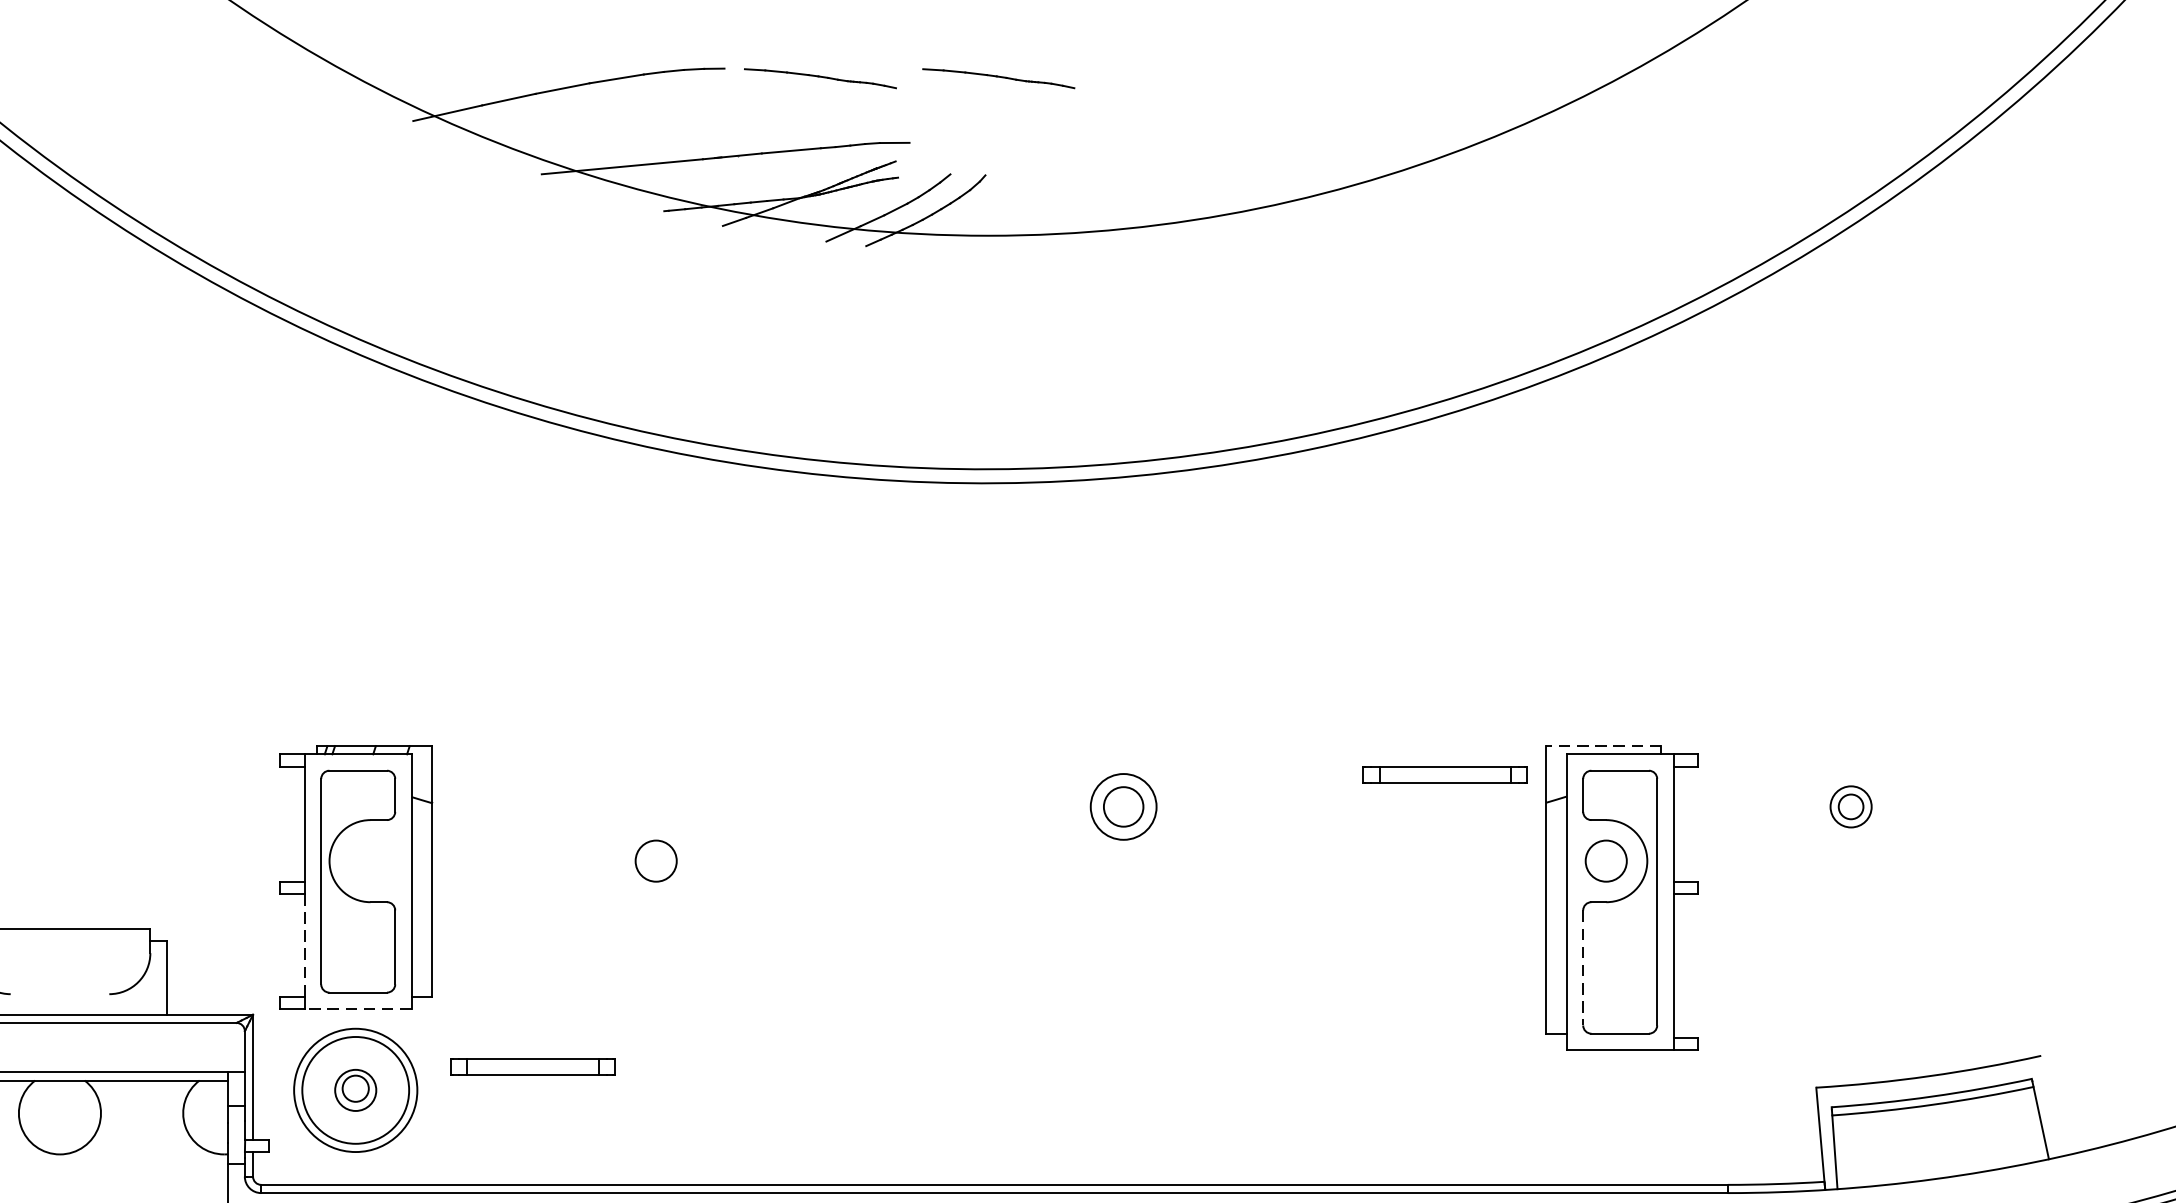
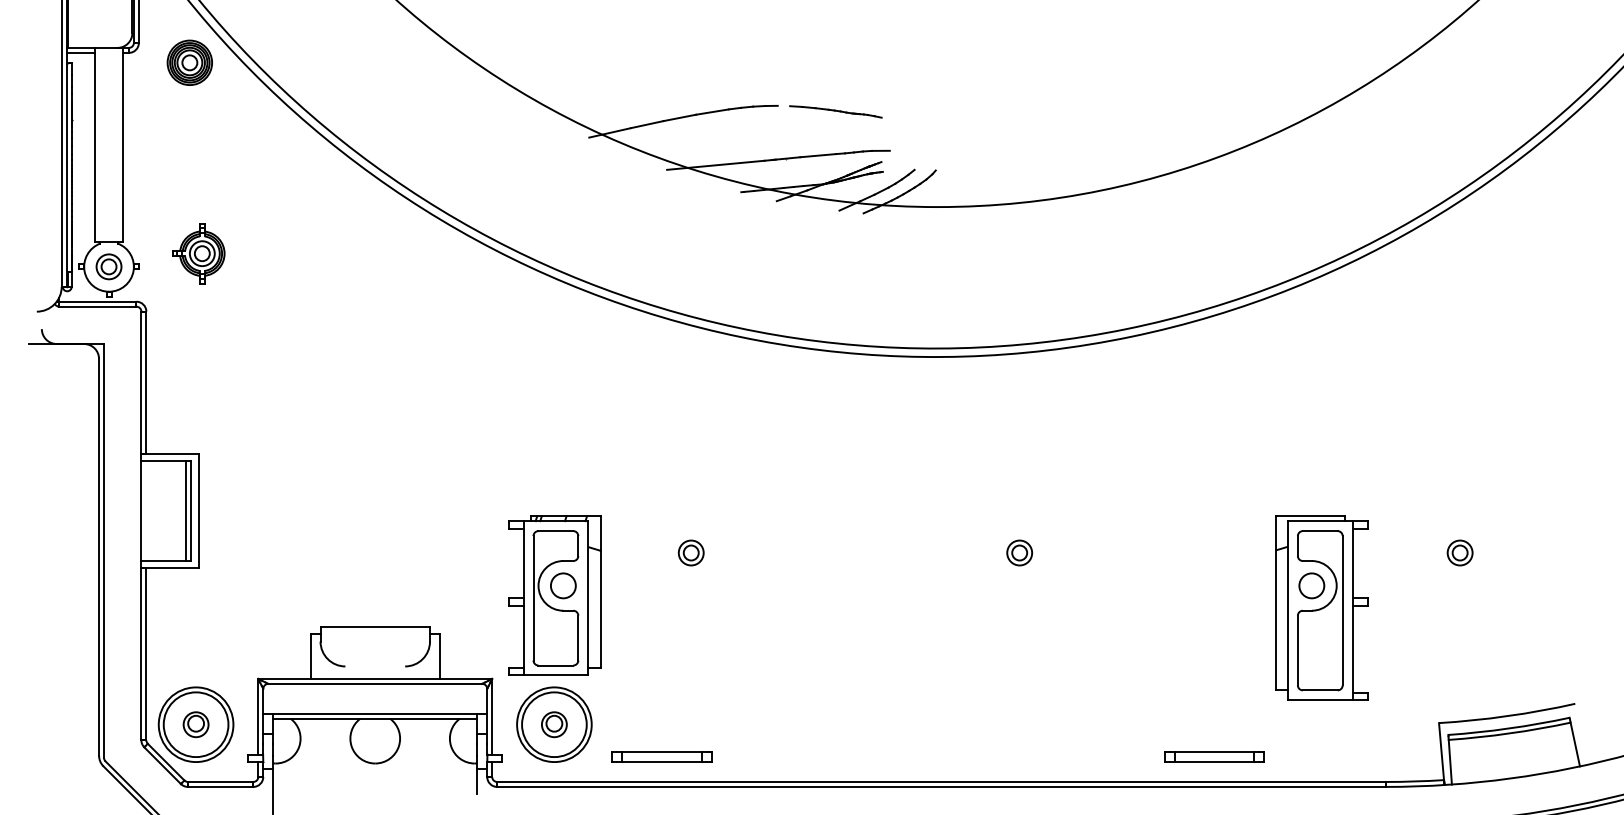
part: (998, 77) -> (943, 111), removed
line: (1604, 746) -> (1310, 516), dashed -> solid
part: (1445, 774) -> (1214, 756), moved
part: (580, 806) -> (690, 552), added
part: (1123, 806) -> (1019, 552), size x0.62
circle: (656, 860) -> (563, 585), moved
line: (304, 946) -> (523, 637), dashed -> solid
line: (1582, 967) -> (1297, 650), dashed -> solid
line: (357, 1009) -> (555, 675), dashed -> solid
part: (532, 1066) -> (661, 756), moved

